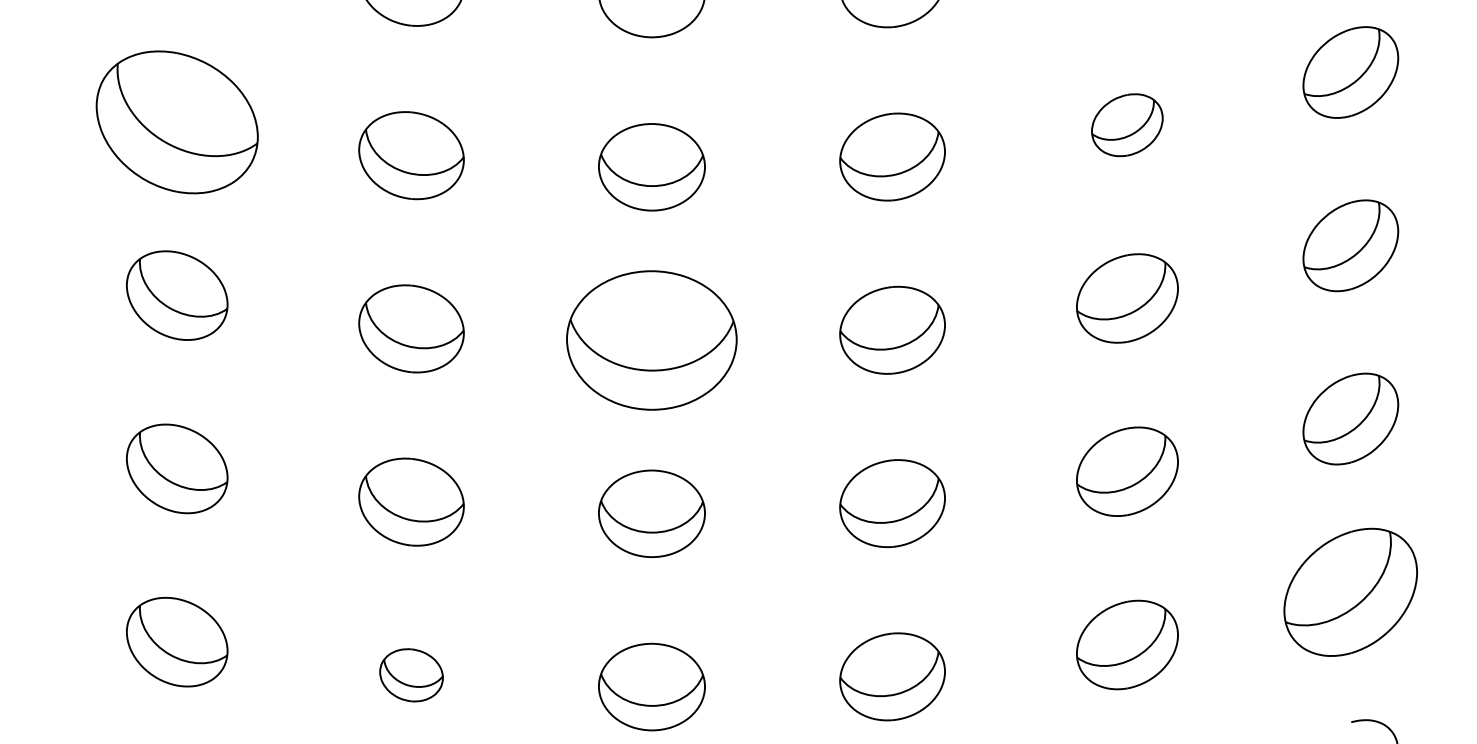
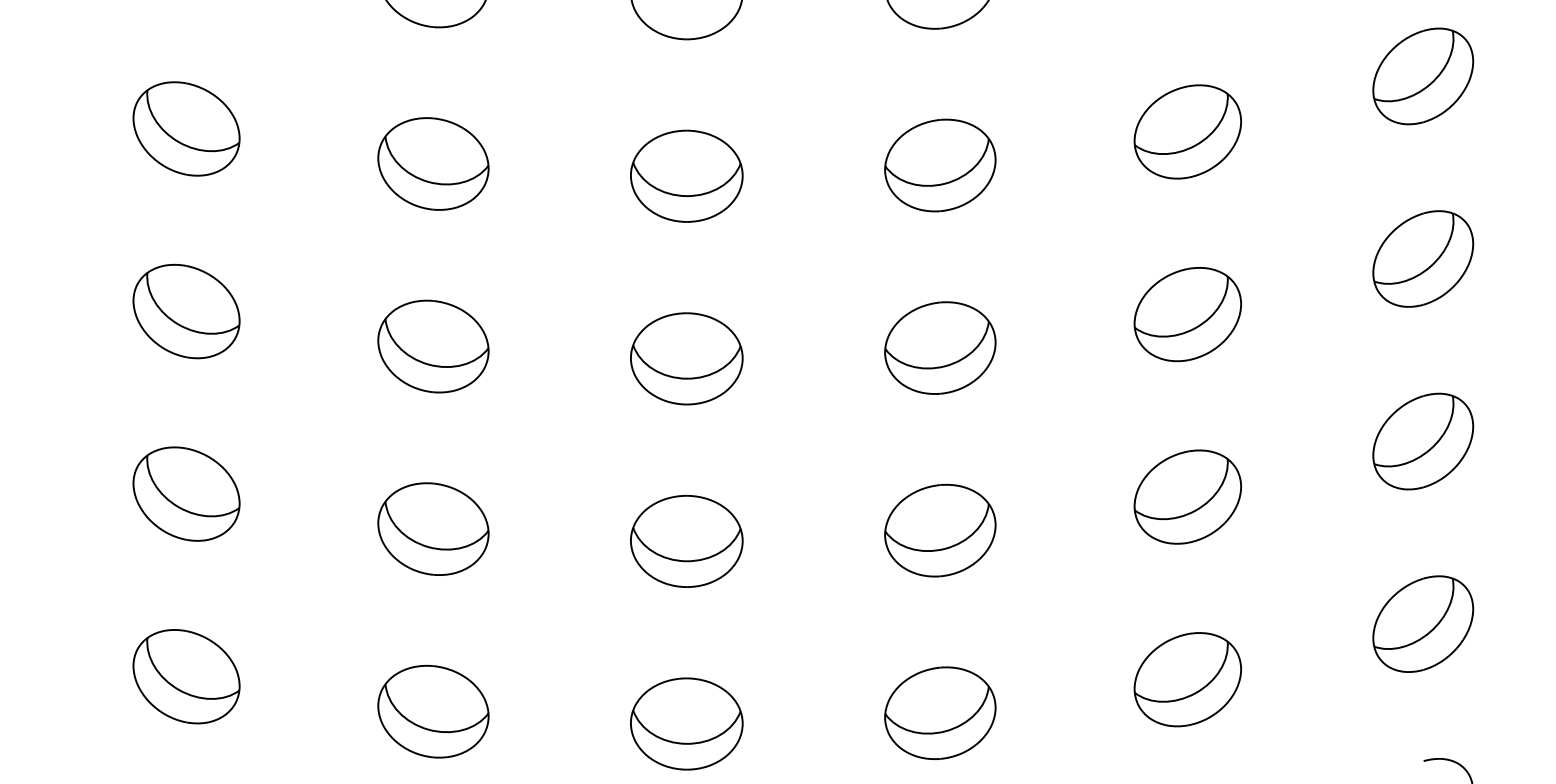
part: (177, 121) -> (186, 128), size x0.62
part: (1127, 124) -> (1187, 131), size x1.43
part: (651, 340) -> (686, 358), size x0.62
part: (1351, 591) -> (1423, 623), size x0.71
part: (411, 675) -> (433, 711), size x1.67

